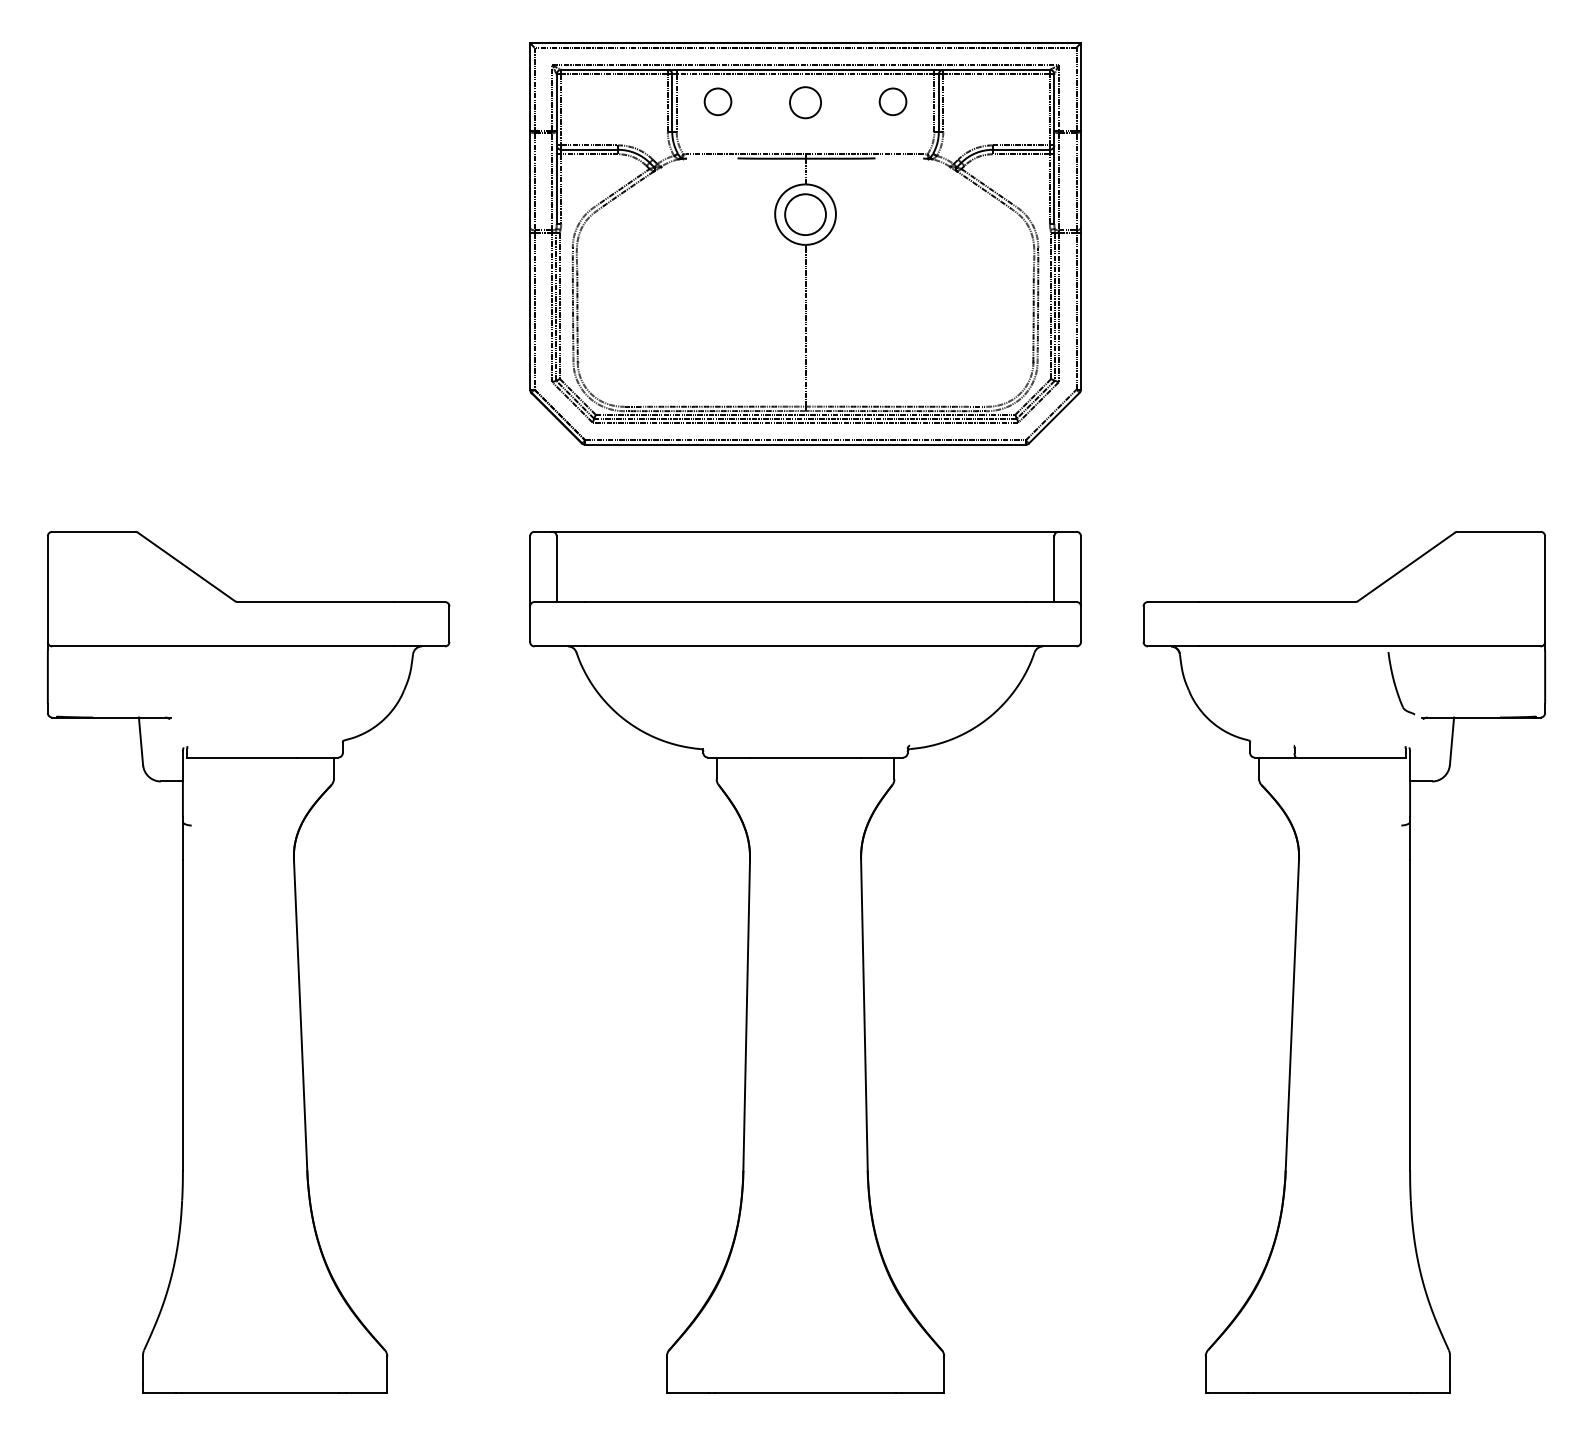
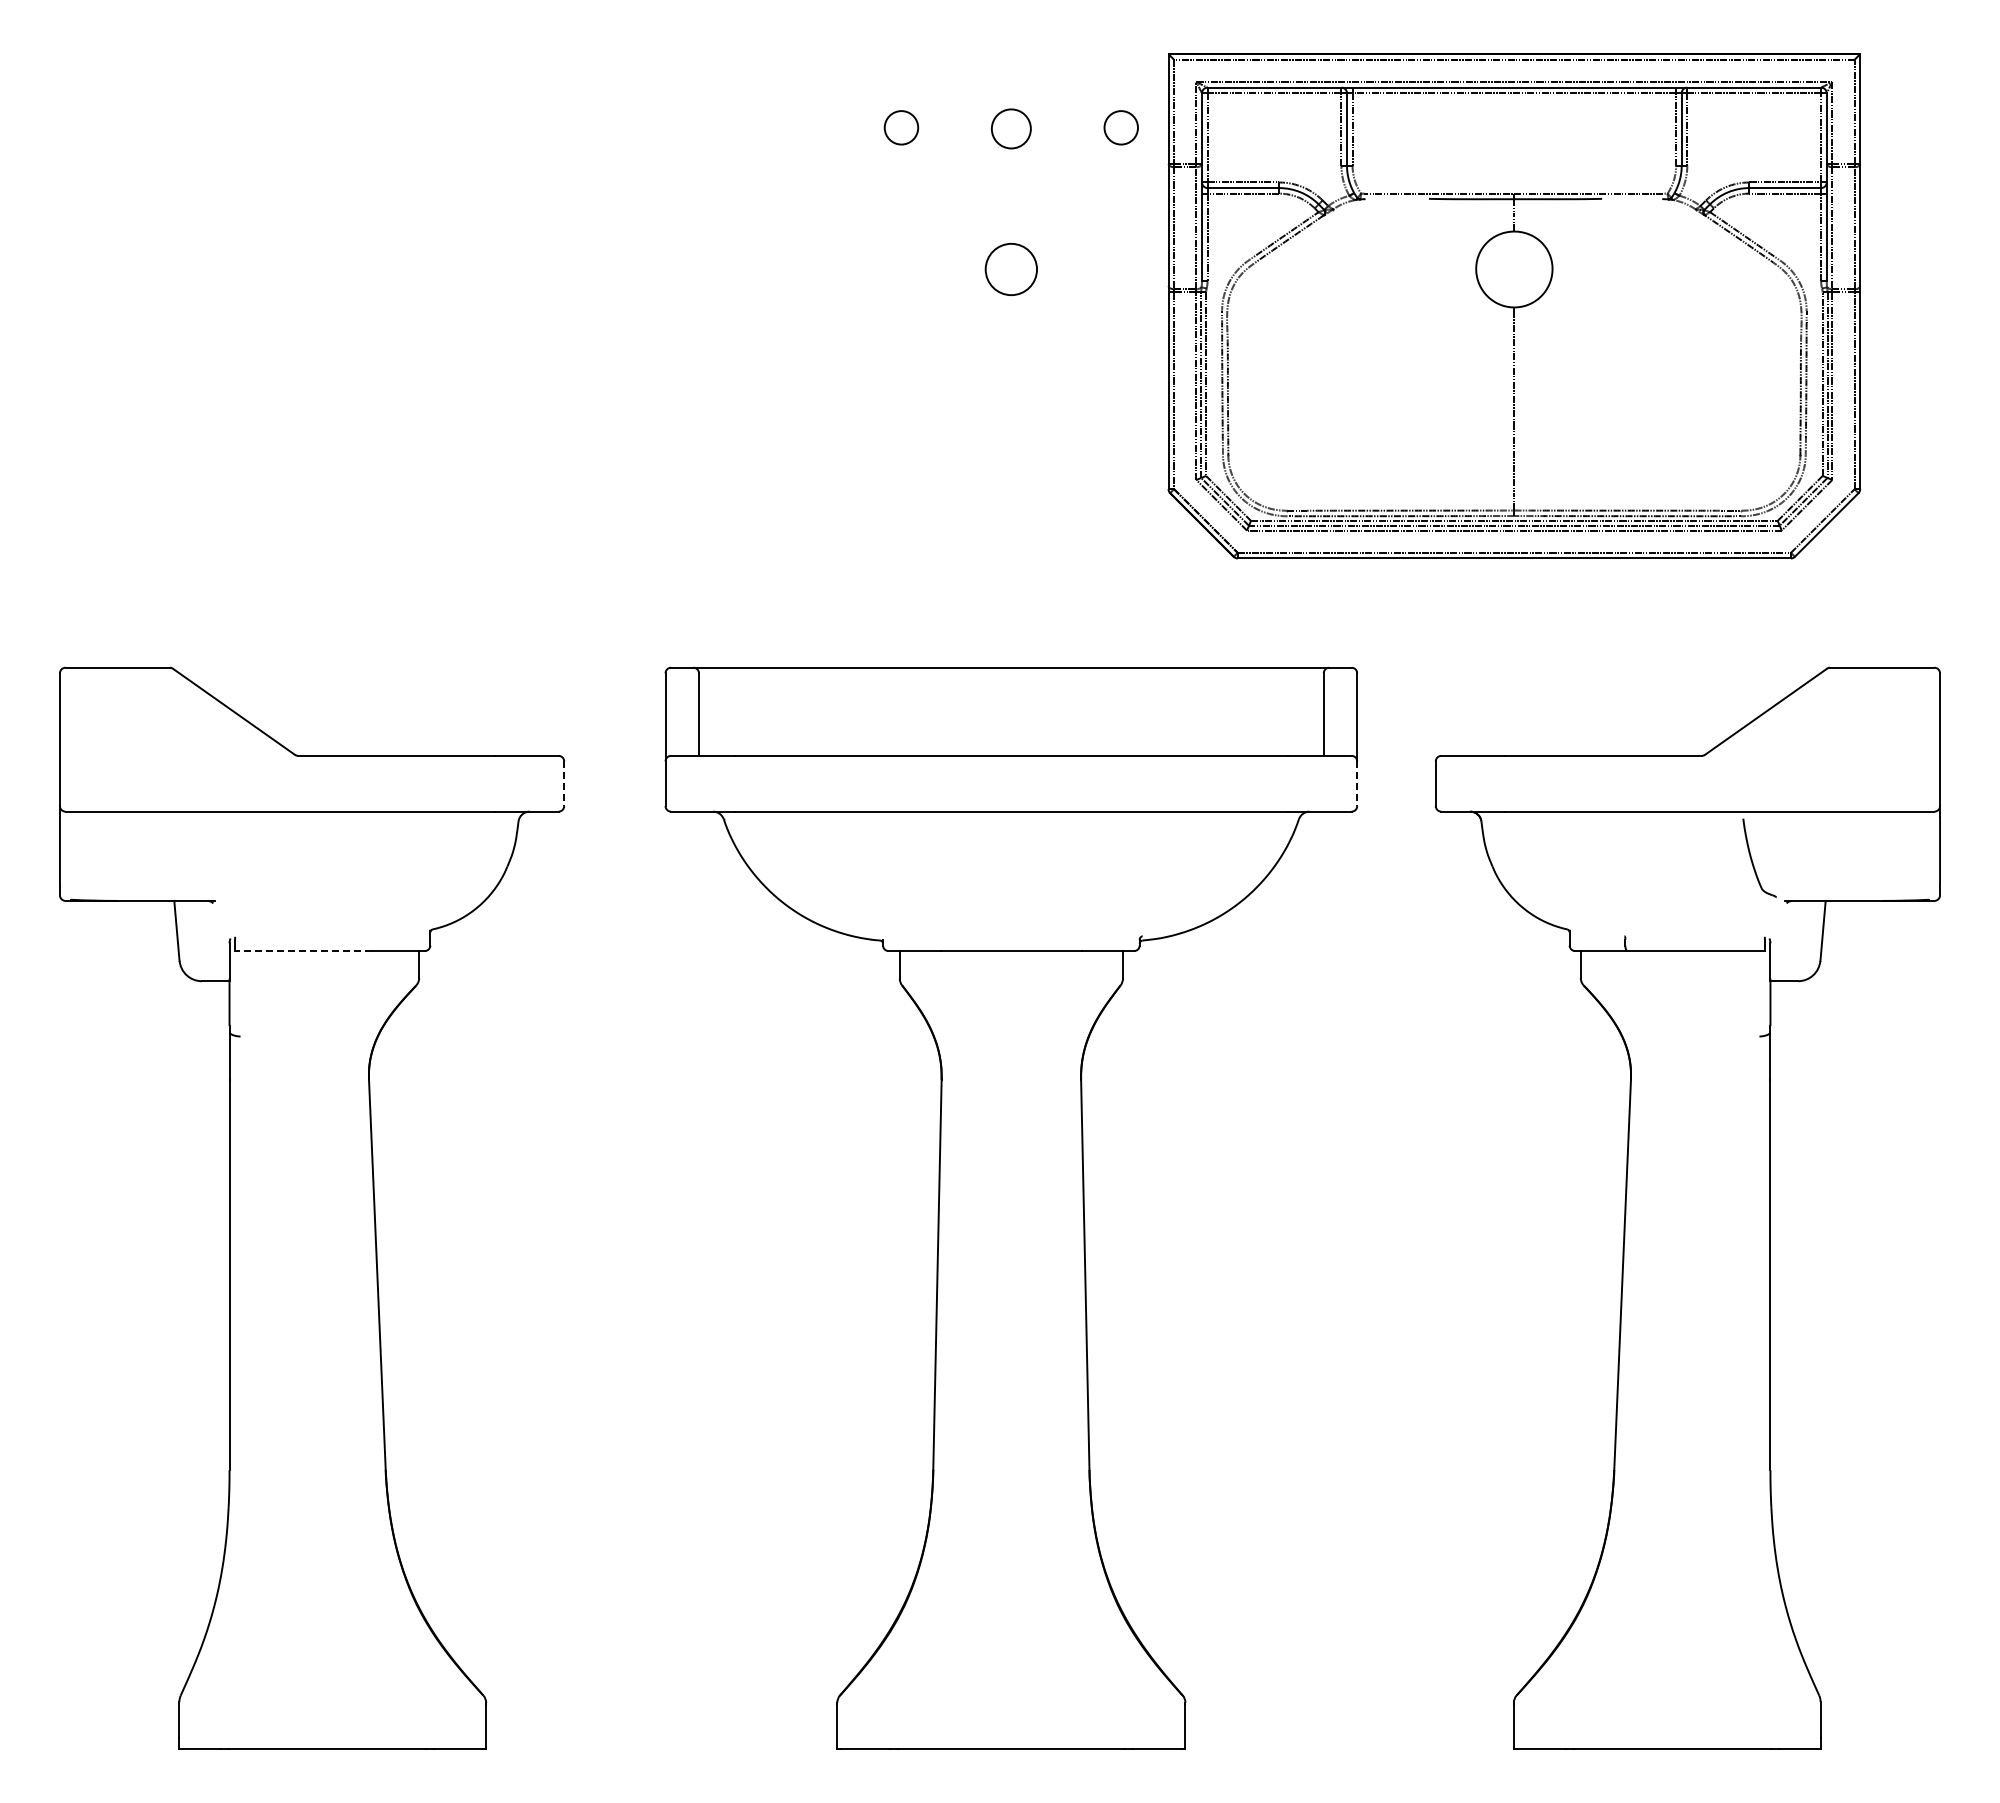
part: (804, 244) -> (1513, 306), moved
line: (449, 624) -> (564, 784), solid -> dashed
line: (1081, 624) -> (1357, 784), solid -> dashed
line: (241, 757) -> (303, 951), solid -> dashed

